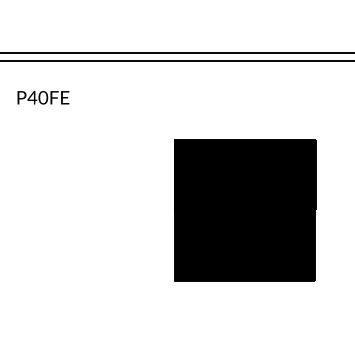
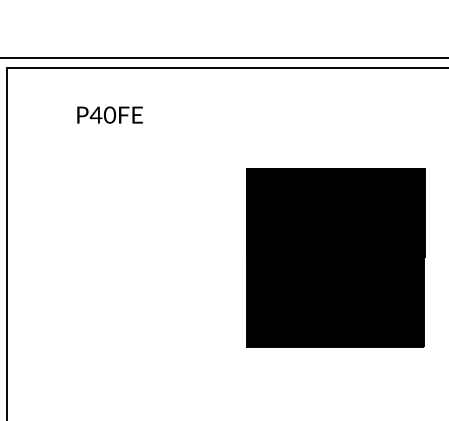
text: (43, 97) -> (110, 114), moved

